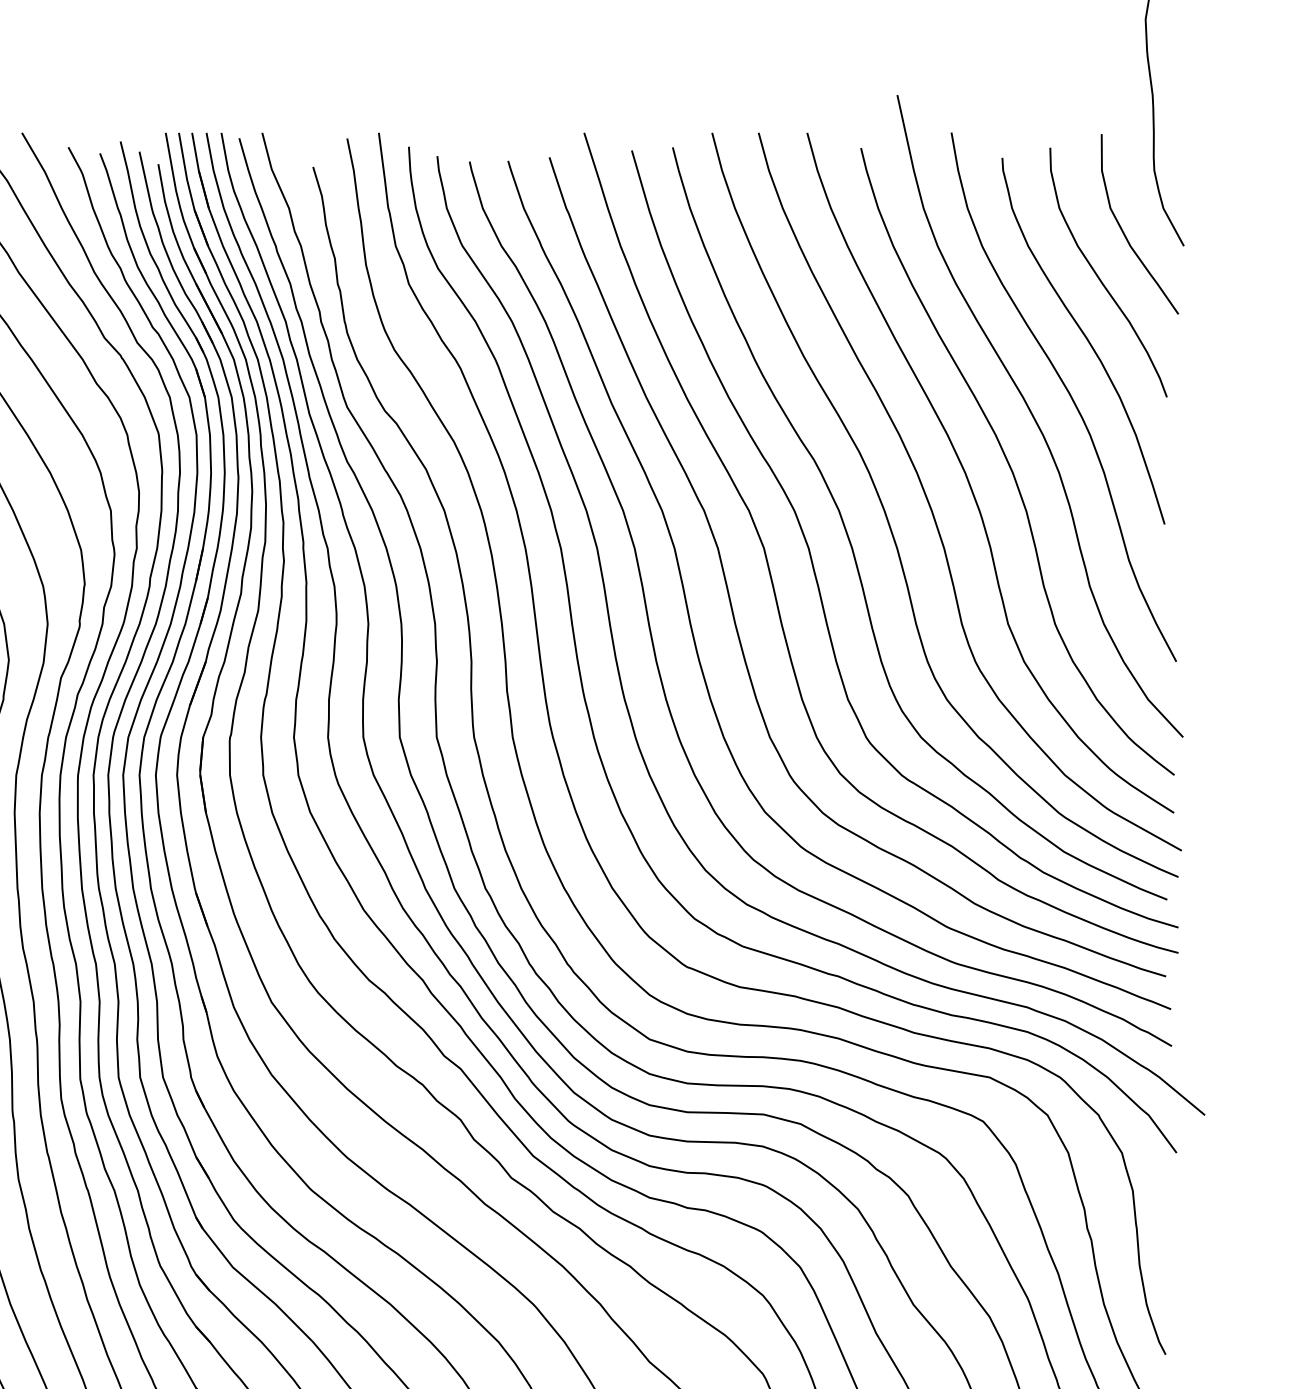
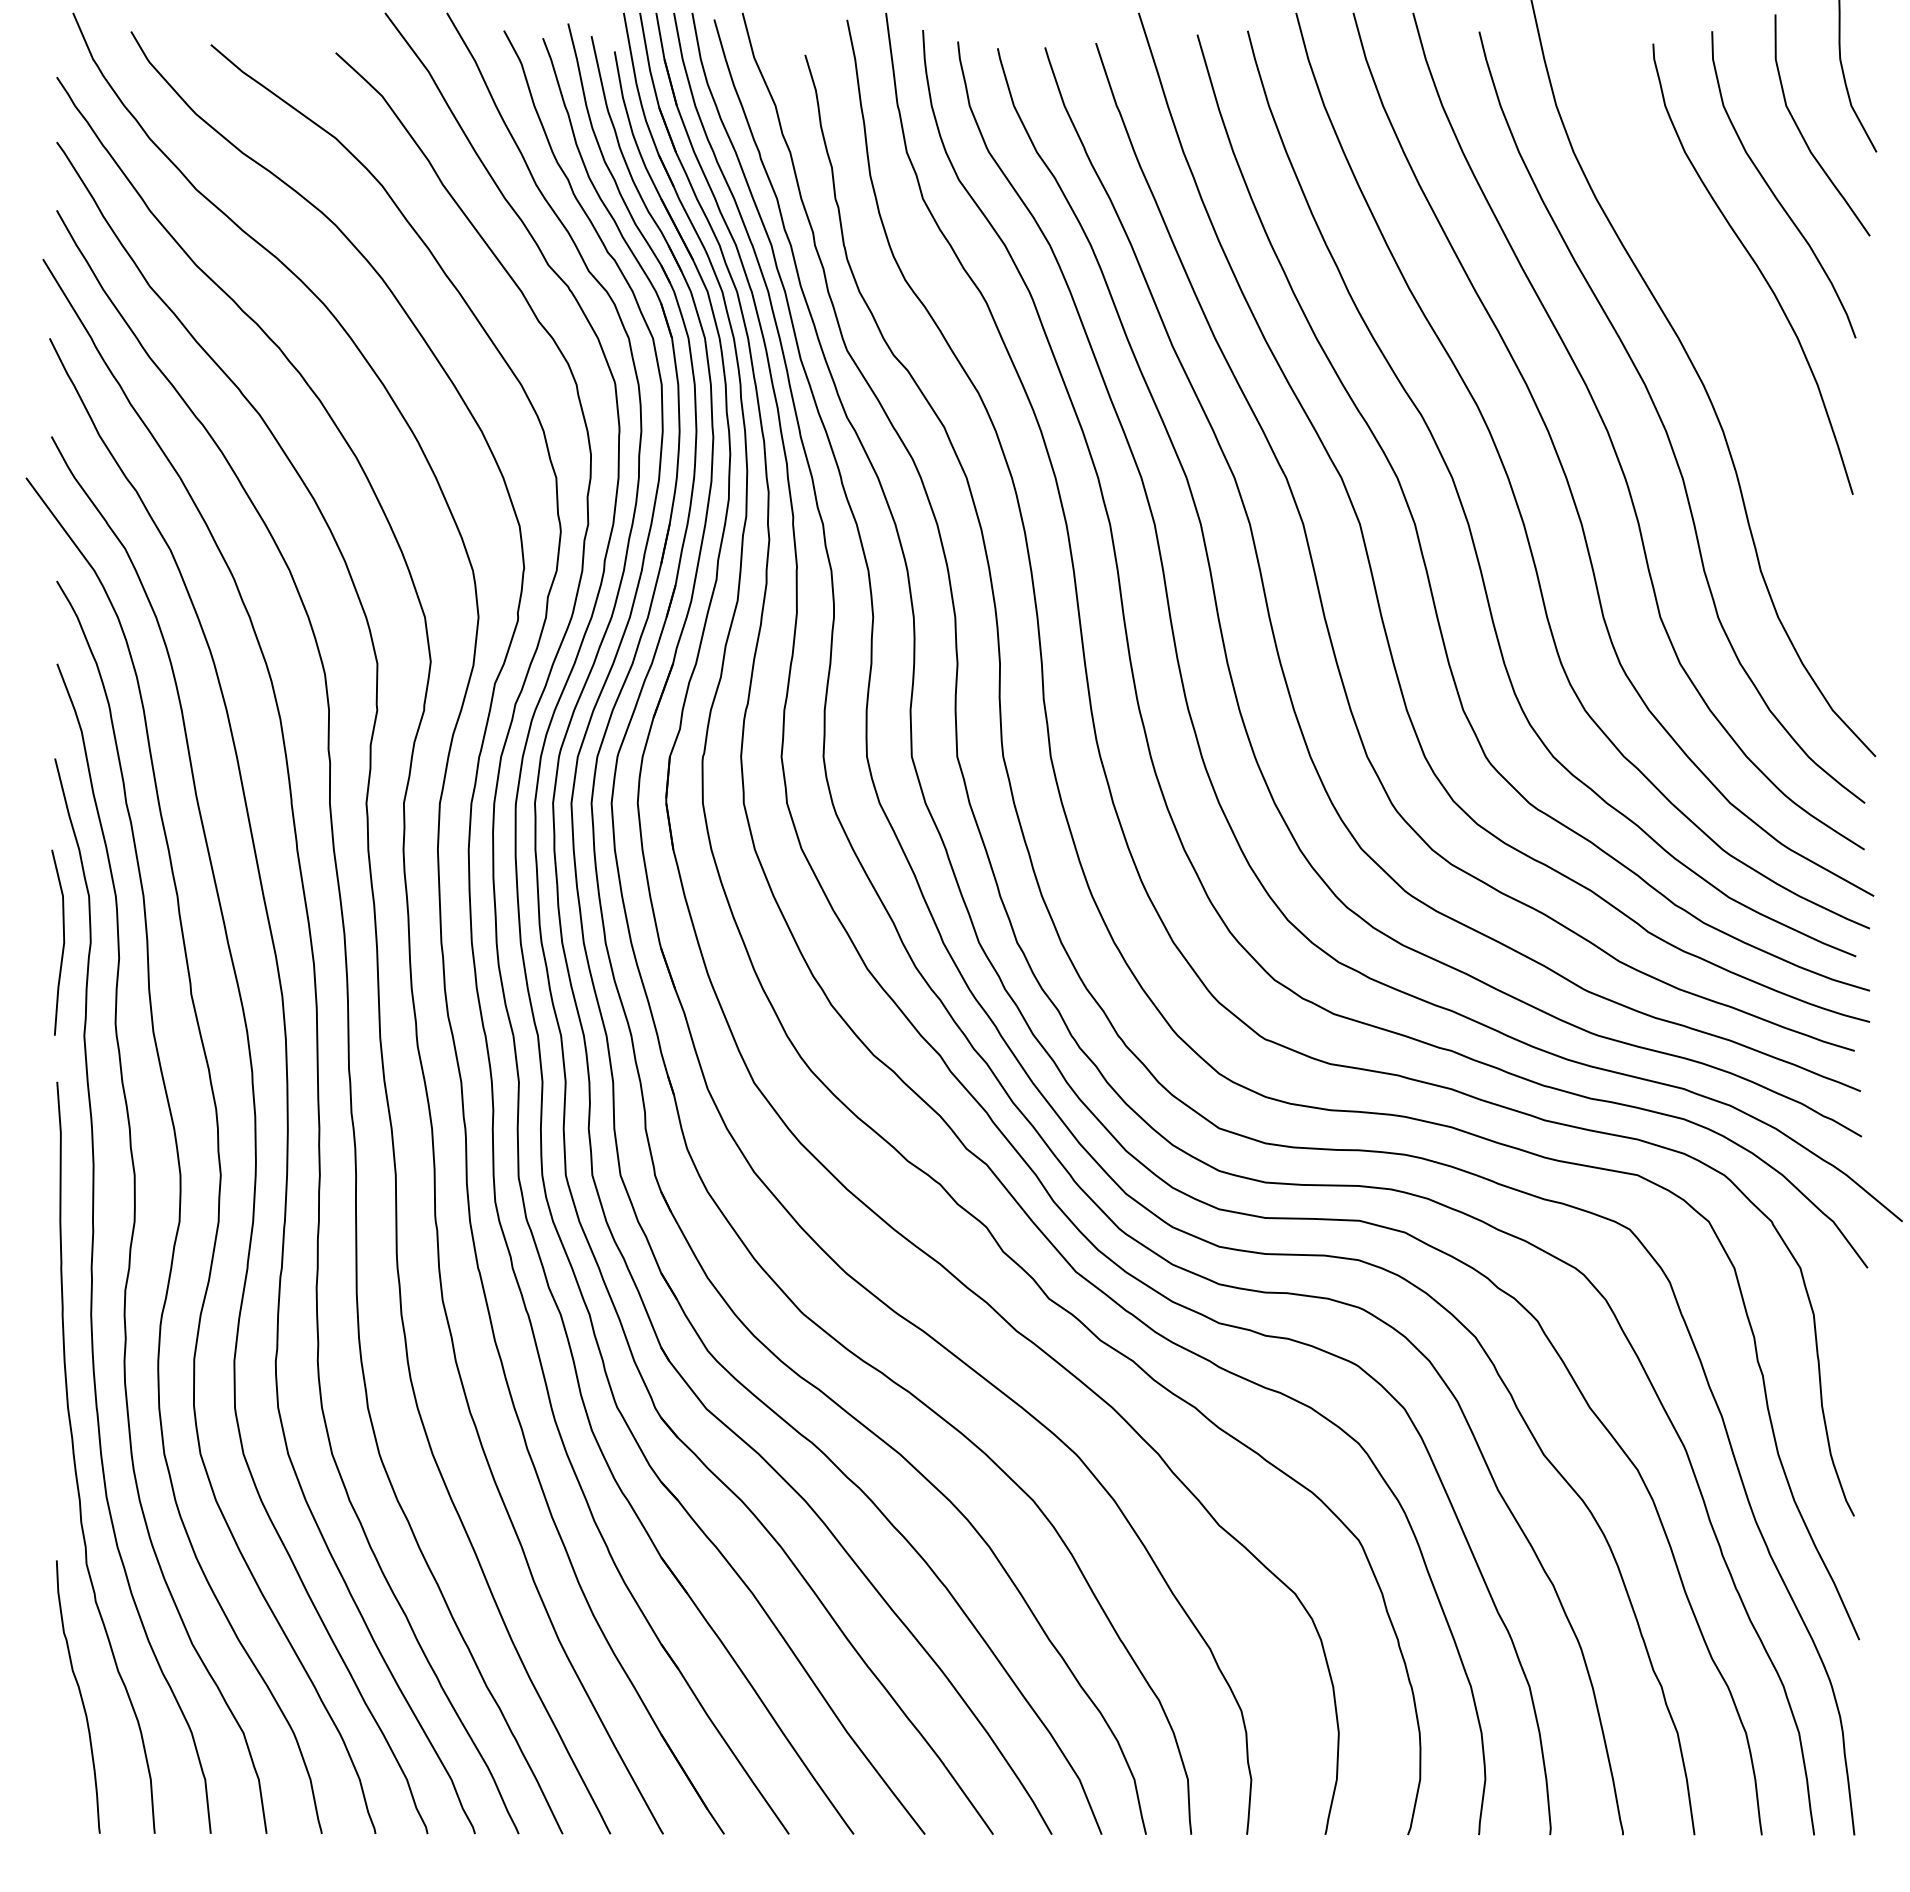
curve: (1068, 393) -> (1734, 333), removed

